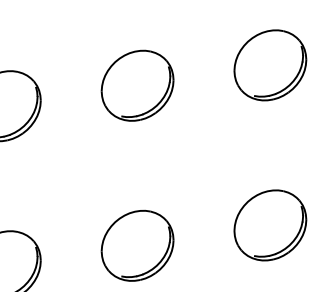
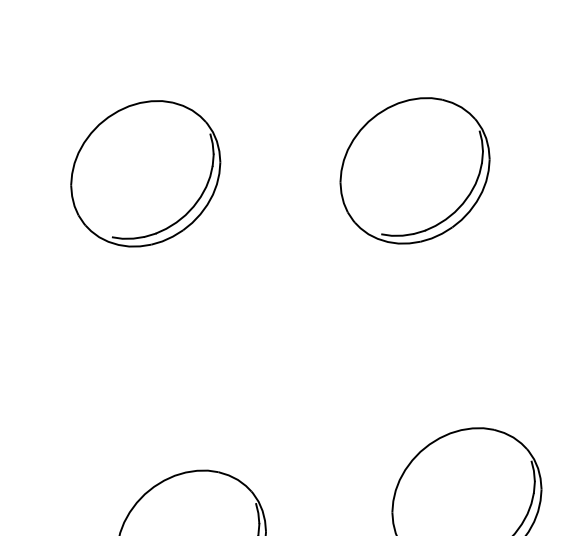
part: (270, 65) -> (415, 171), moved
part: (137, 85) -> (145, 173), moved

